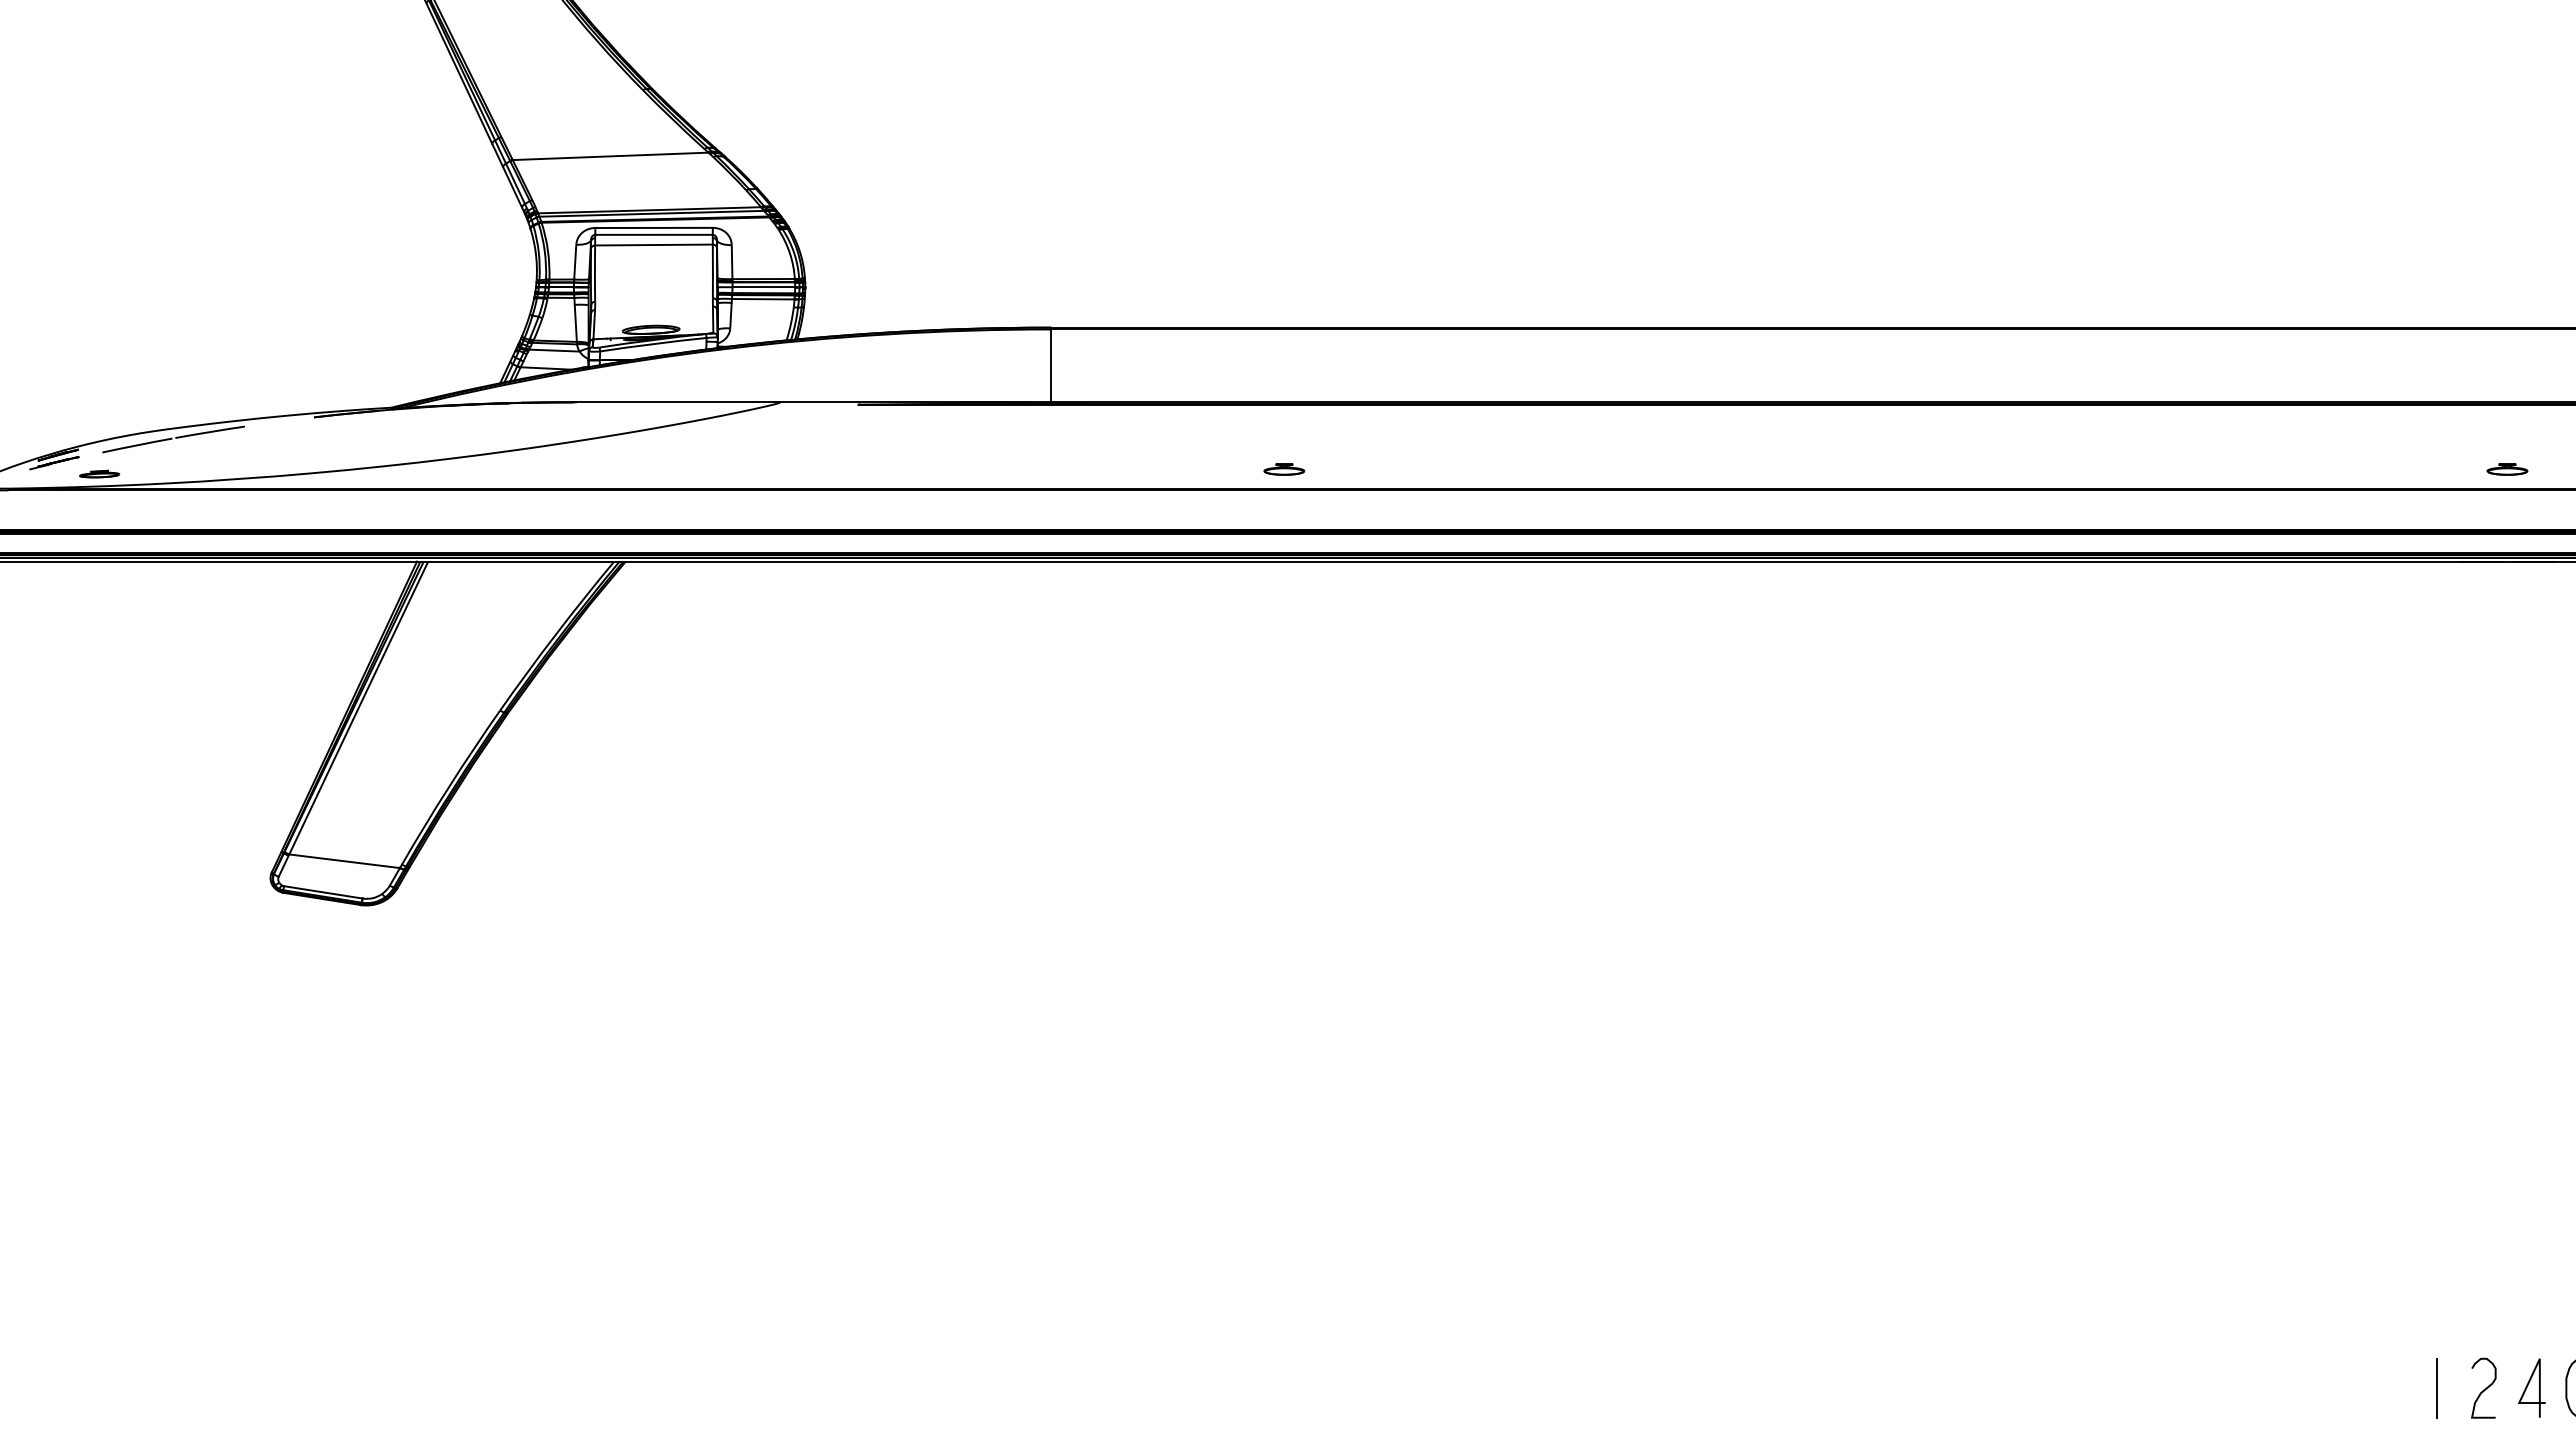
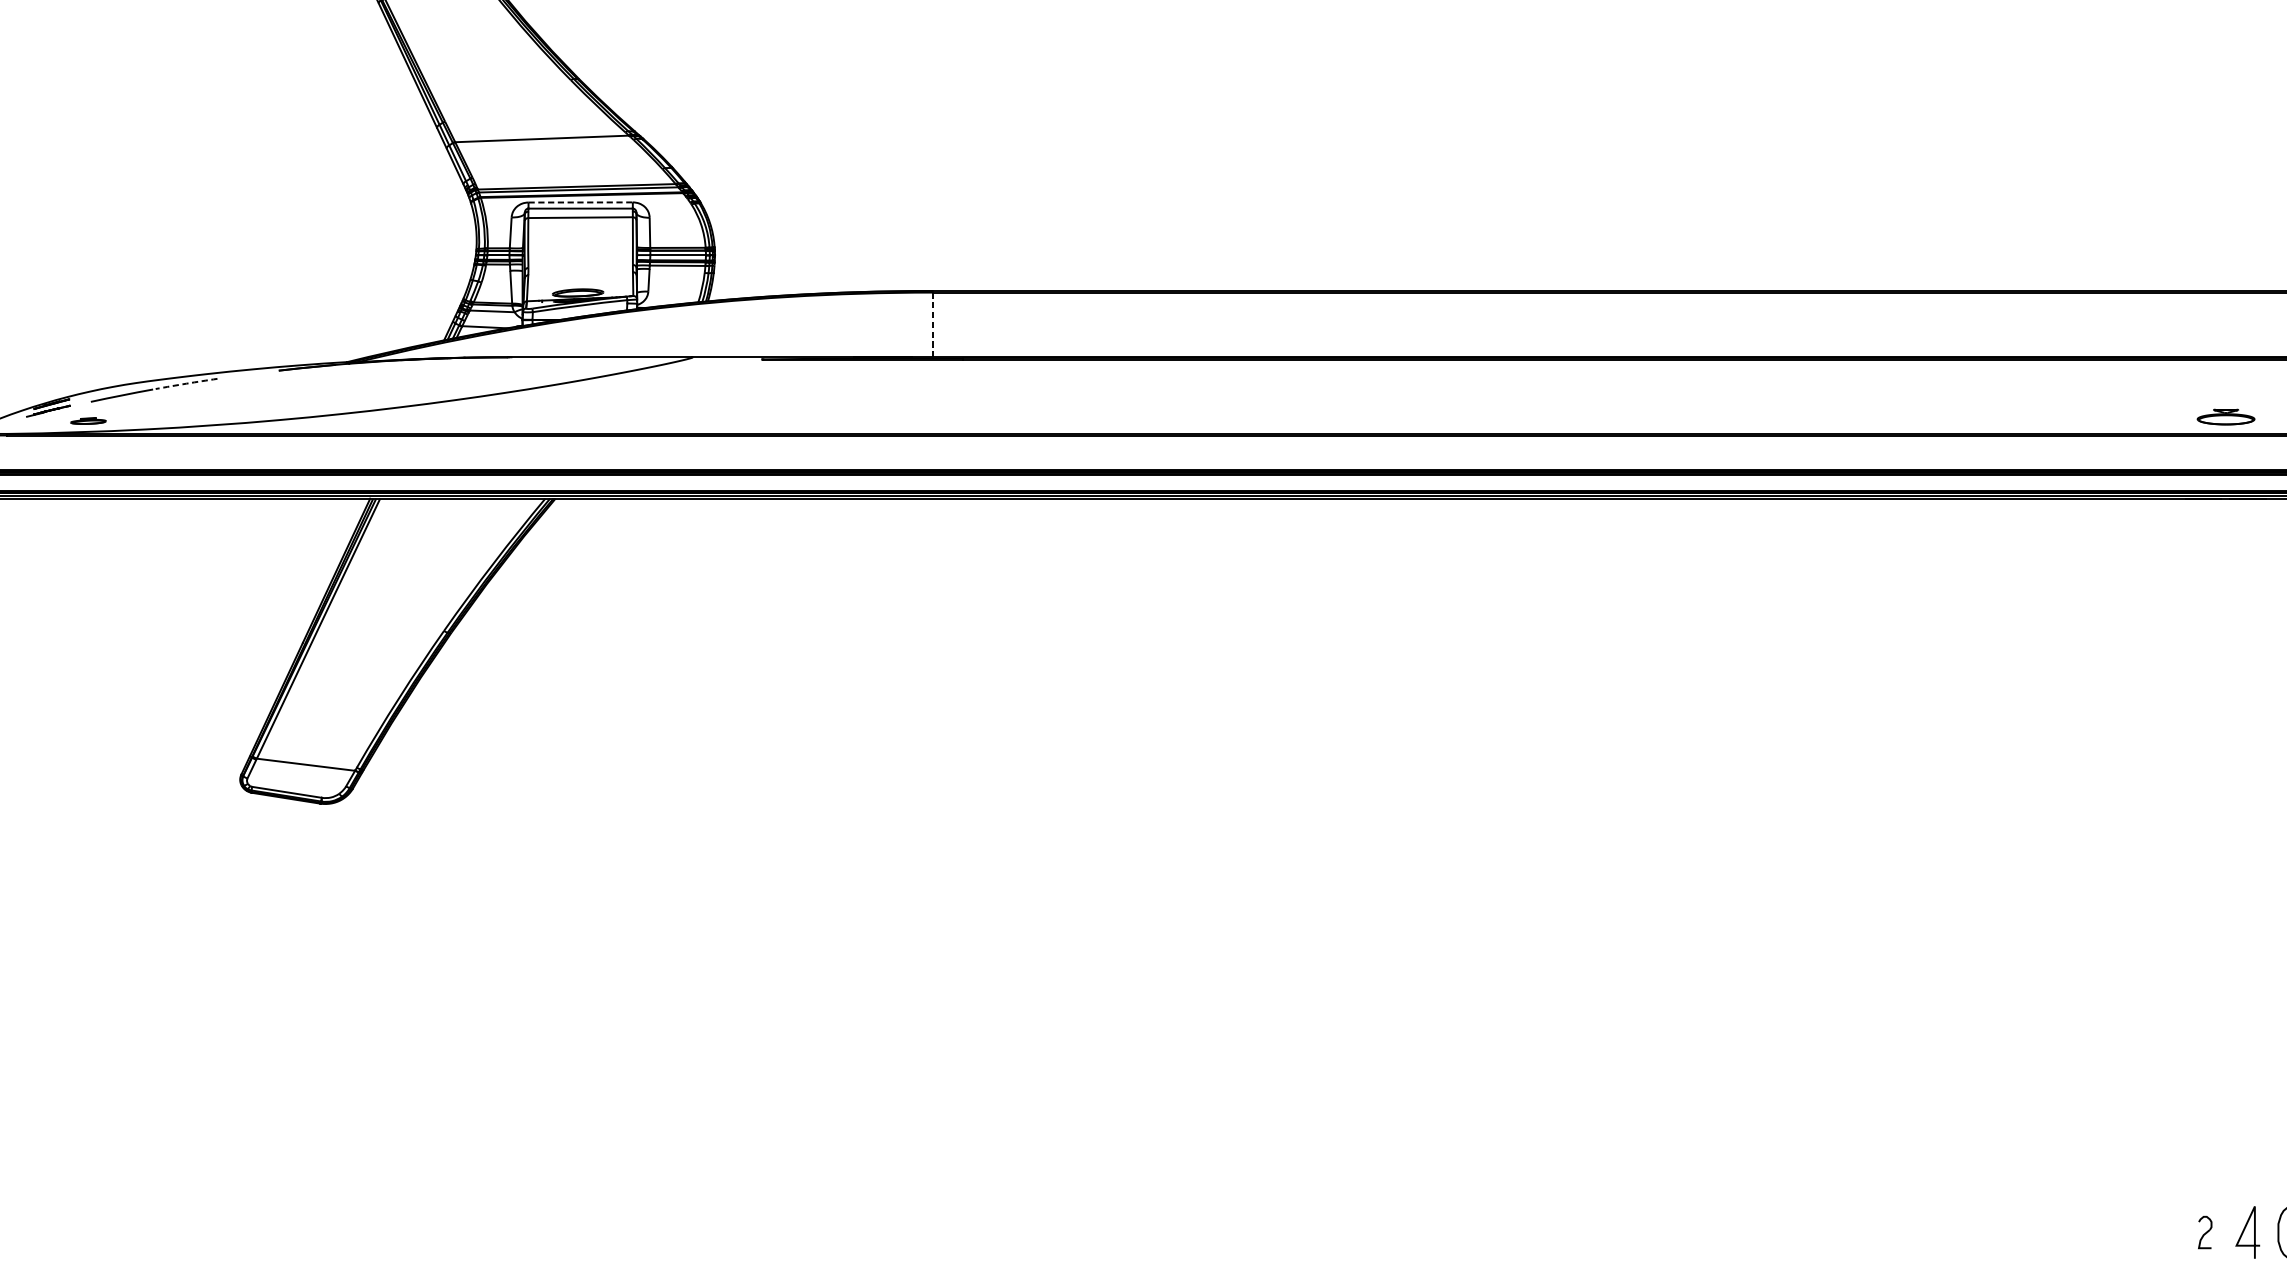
line: (654, 227) -> (581, 202), solid -> dashed
line: (1051, 364) -> (933, 323), solid -> dashed
arc: (210, 432) -> (186, 384), solid -> dashed
part: (1284, 469) -> (1140, 416), removed
part: (2507, 469) -> (2226, 416), size x1.6
part: (2483, 1387) -> (2204, 1231), size x0.6
line: (2436, 1388) -> (2163, 1232), removed

